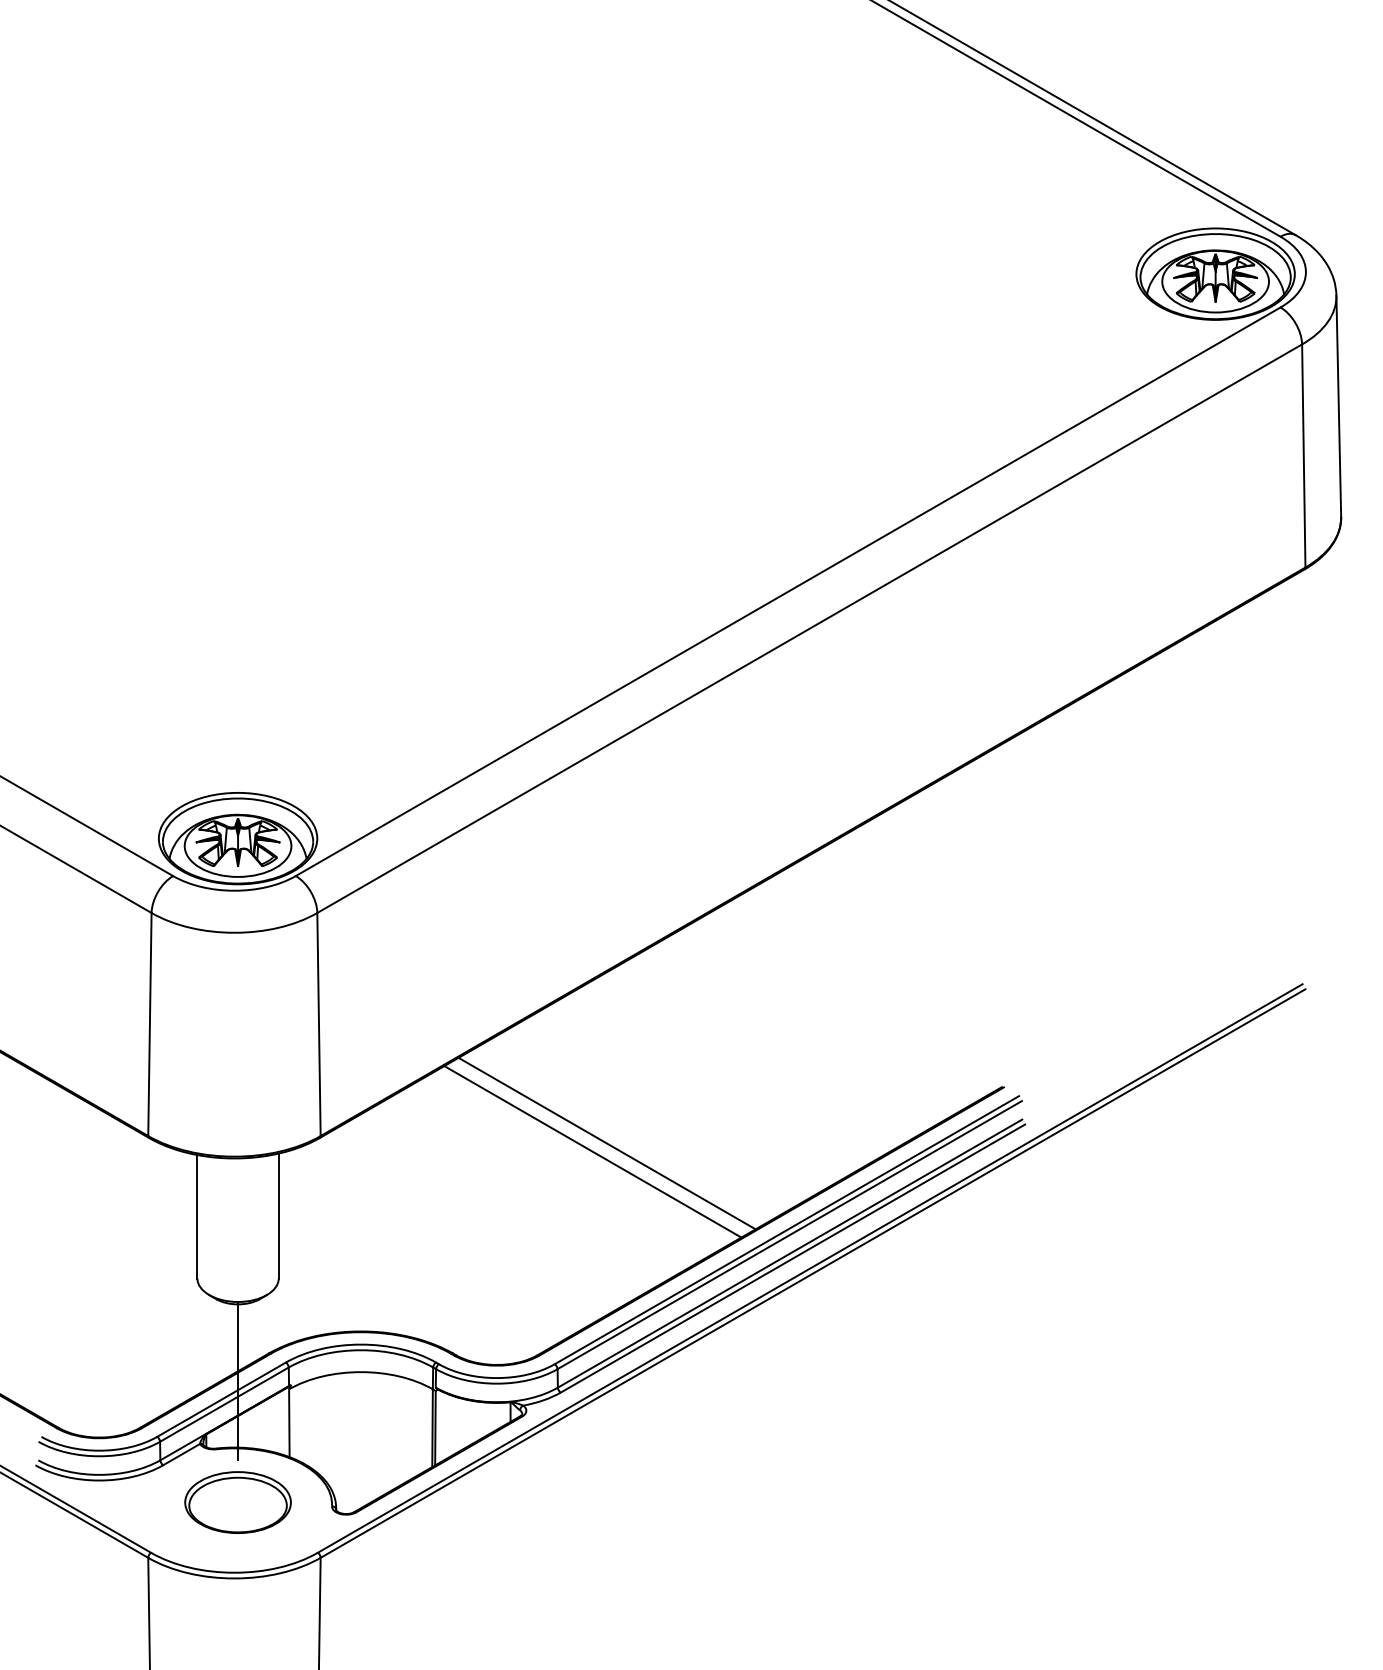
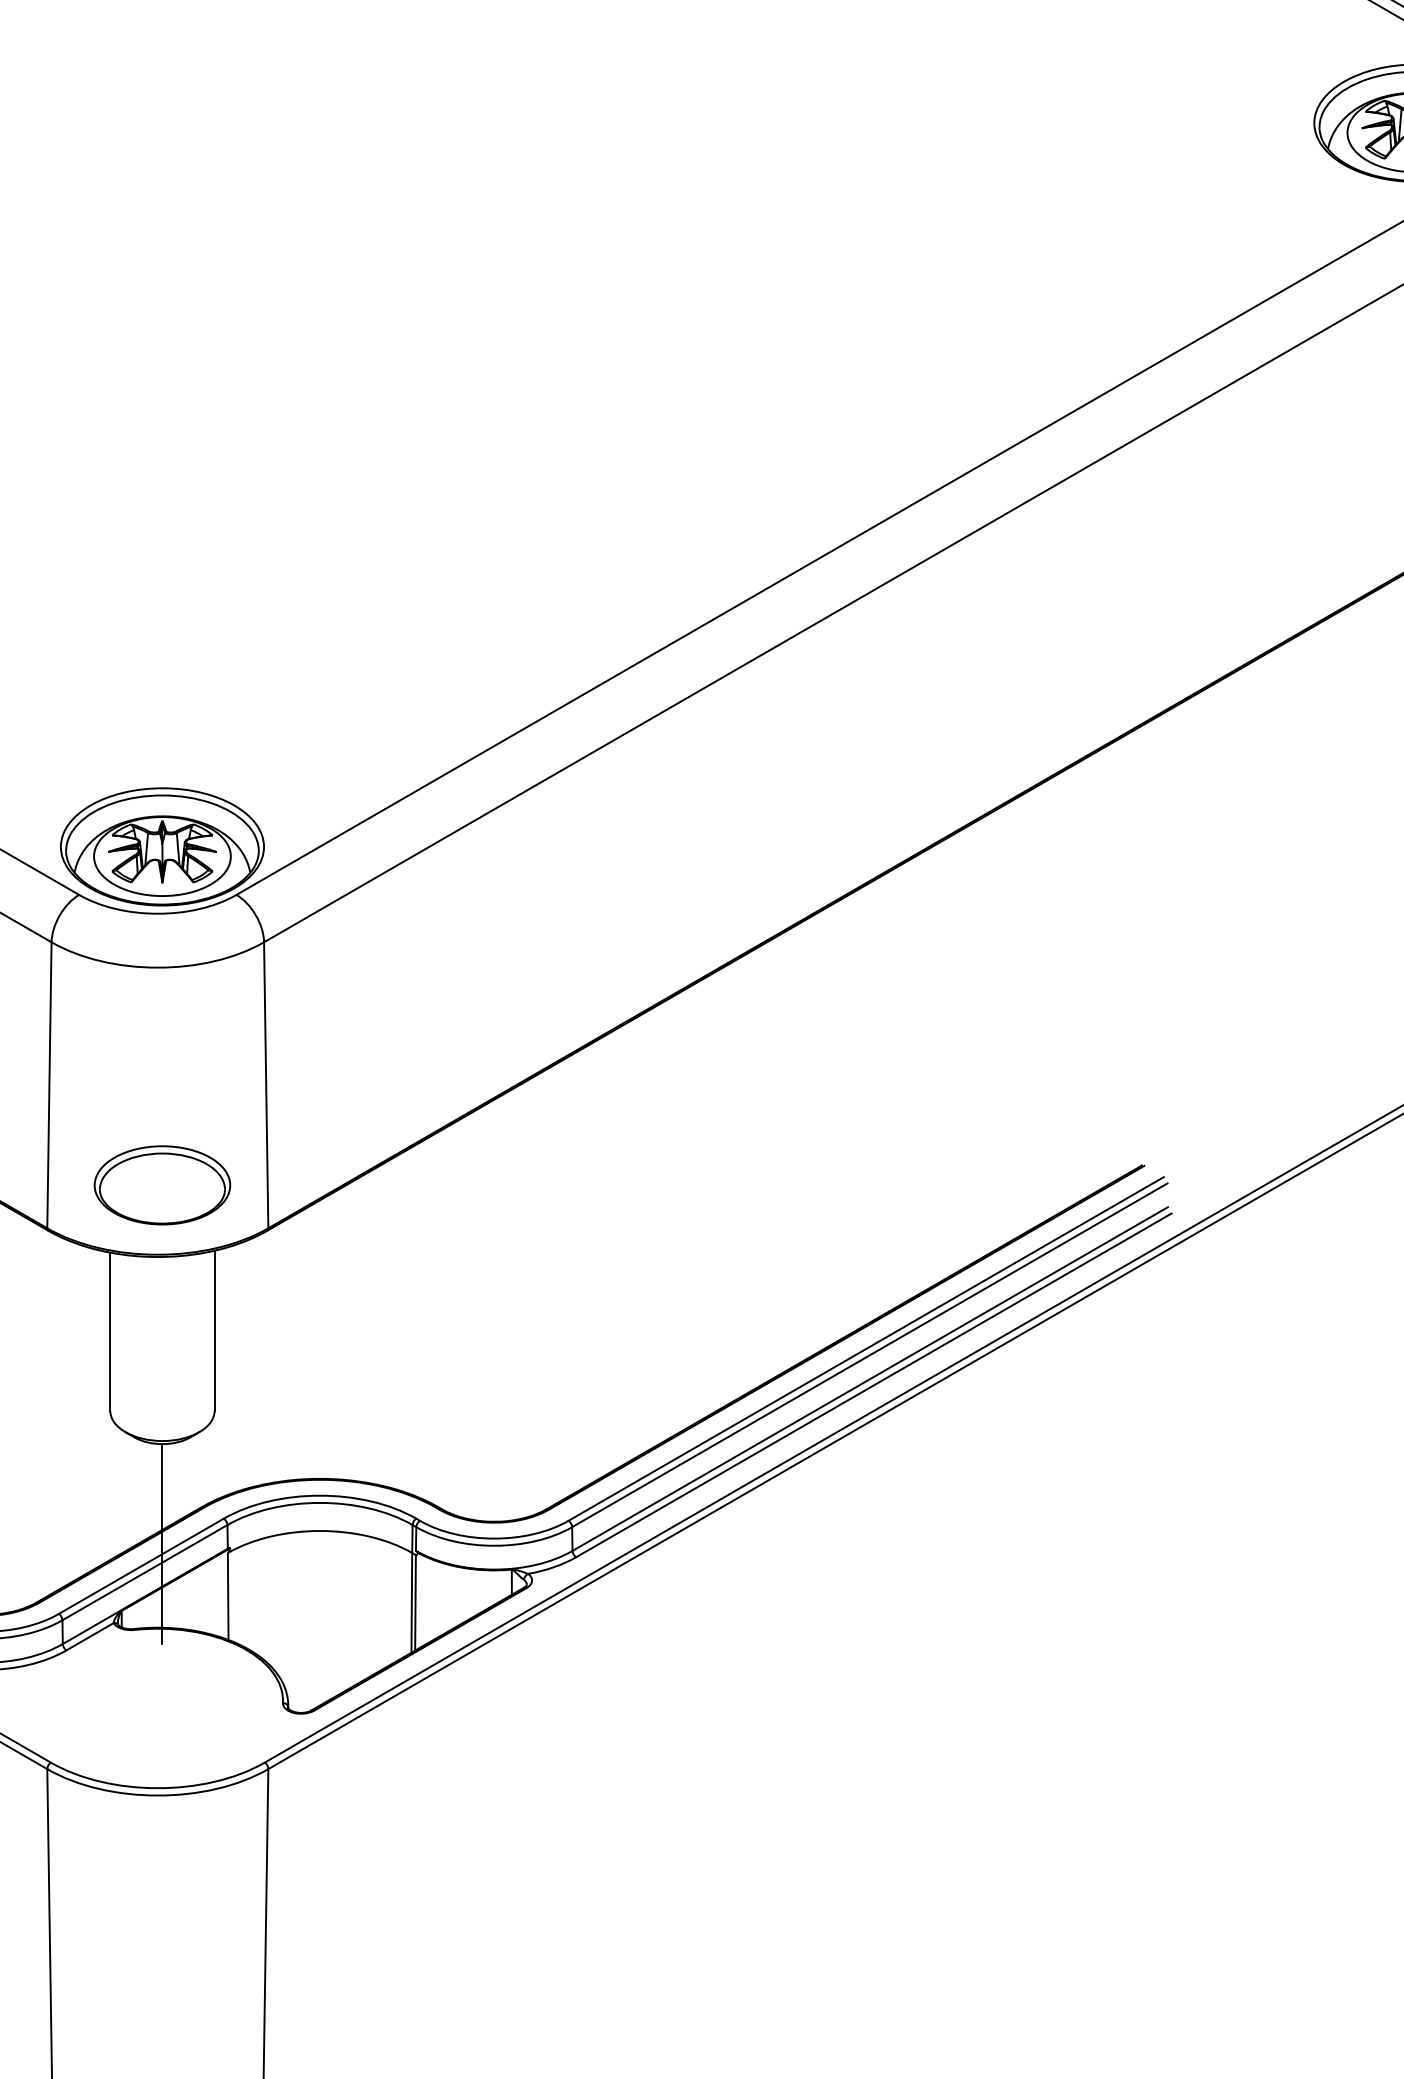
line: (606, 1143) -> (634, 1237), removed
line: (592, 1151) -> (616, 1248), removed
part: (237, 1502) -> (161, 1185), moved

